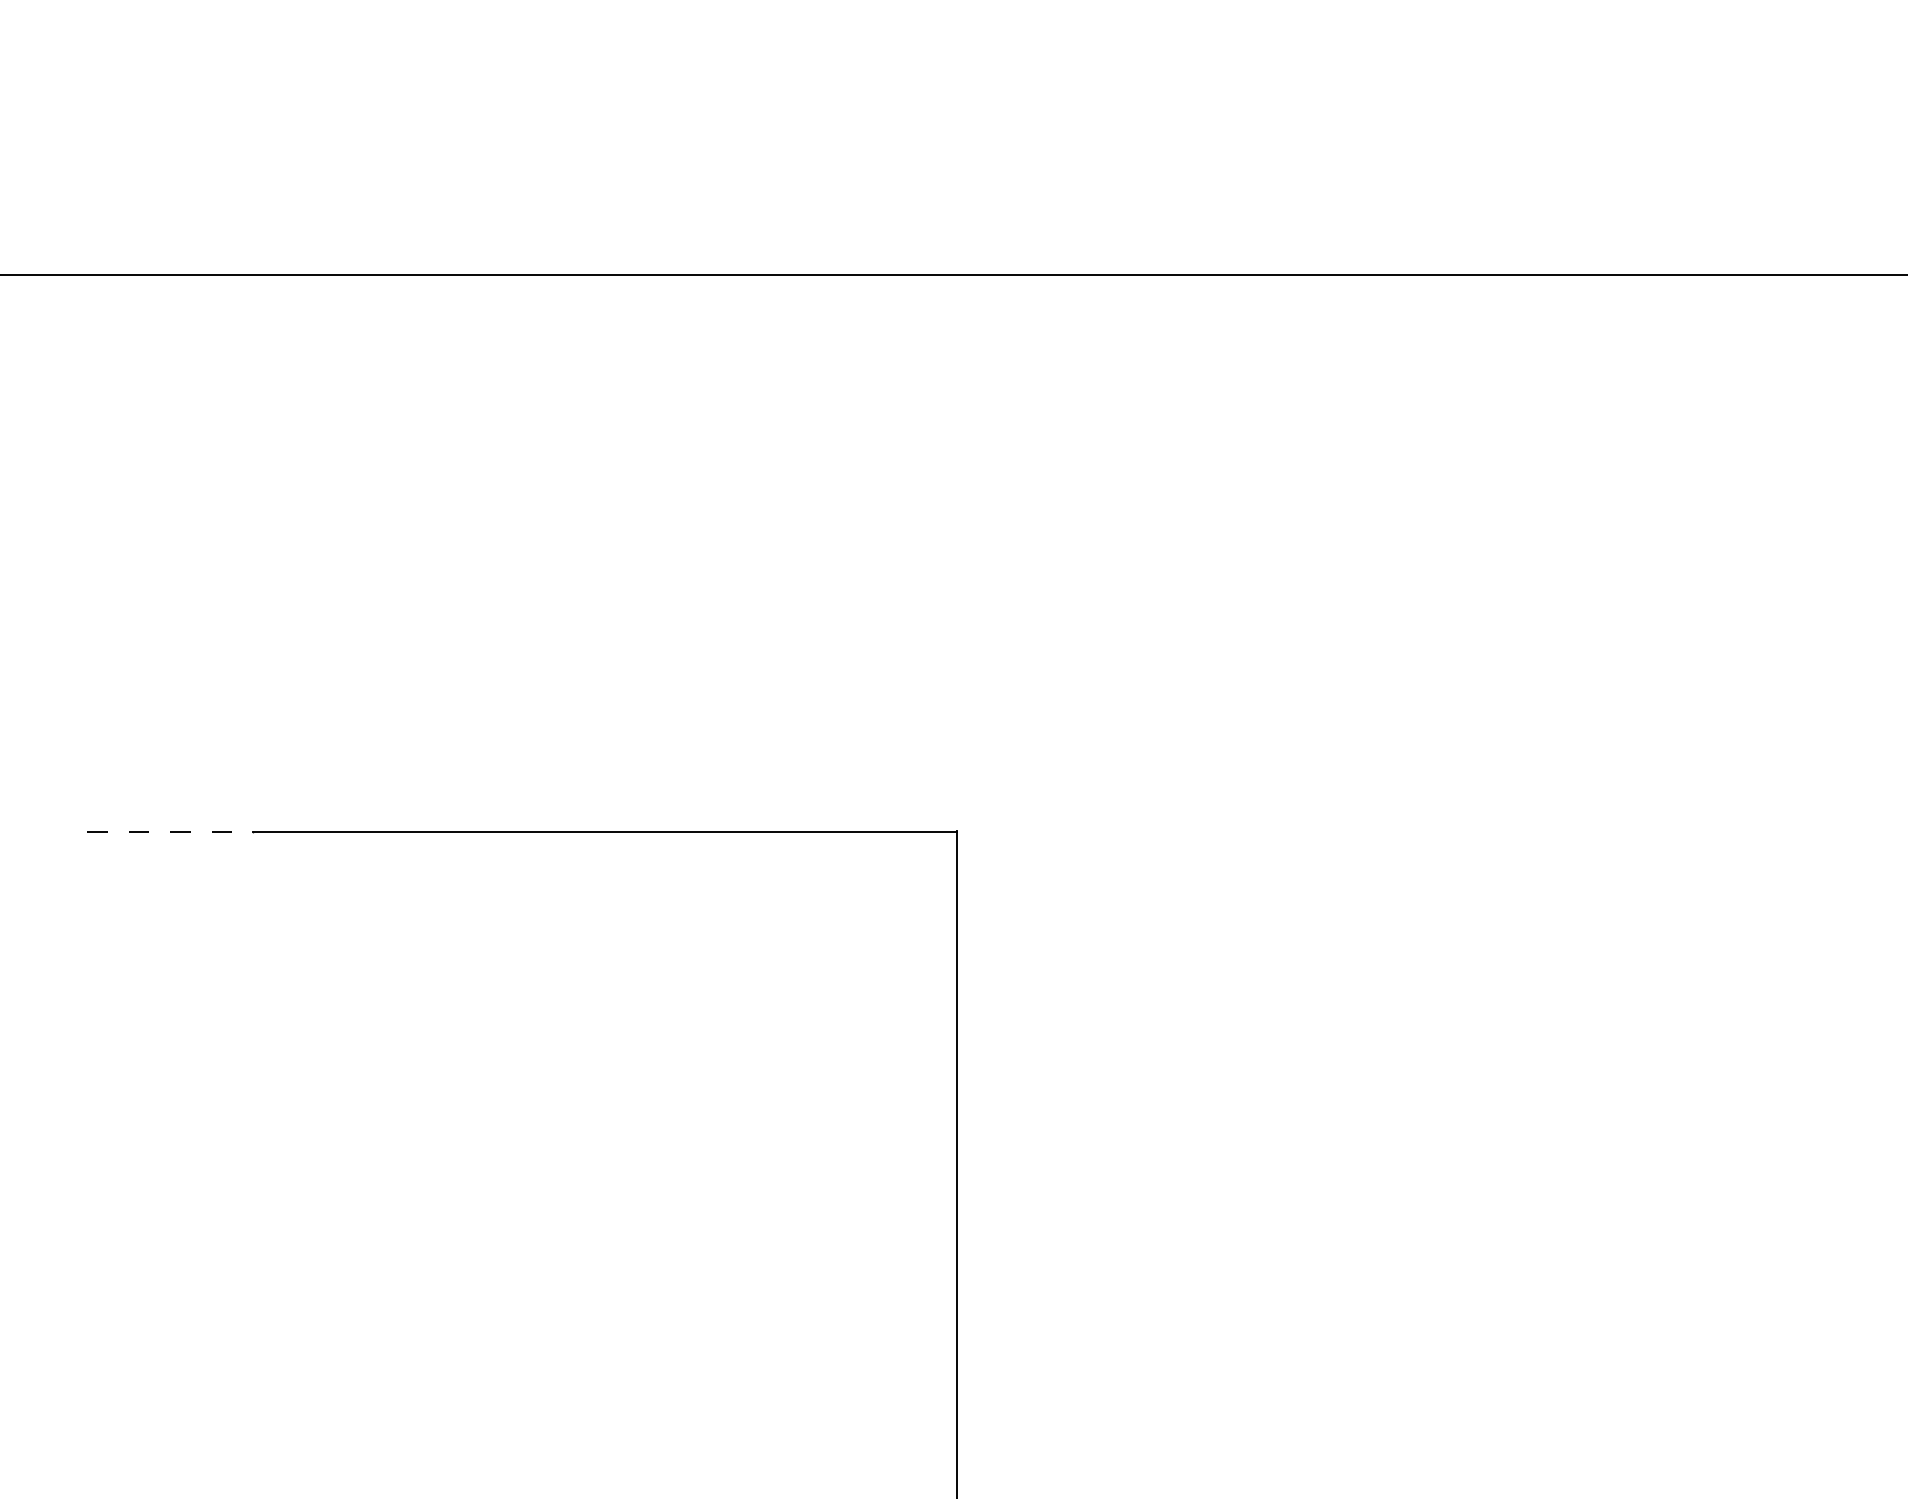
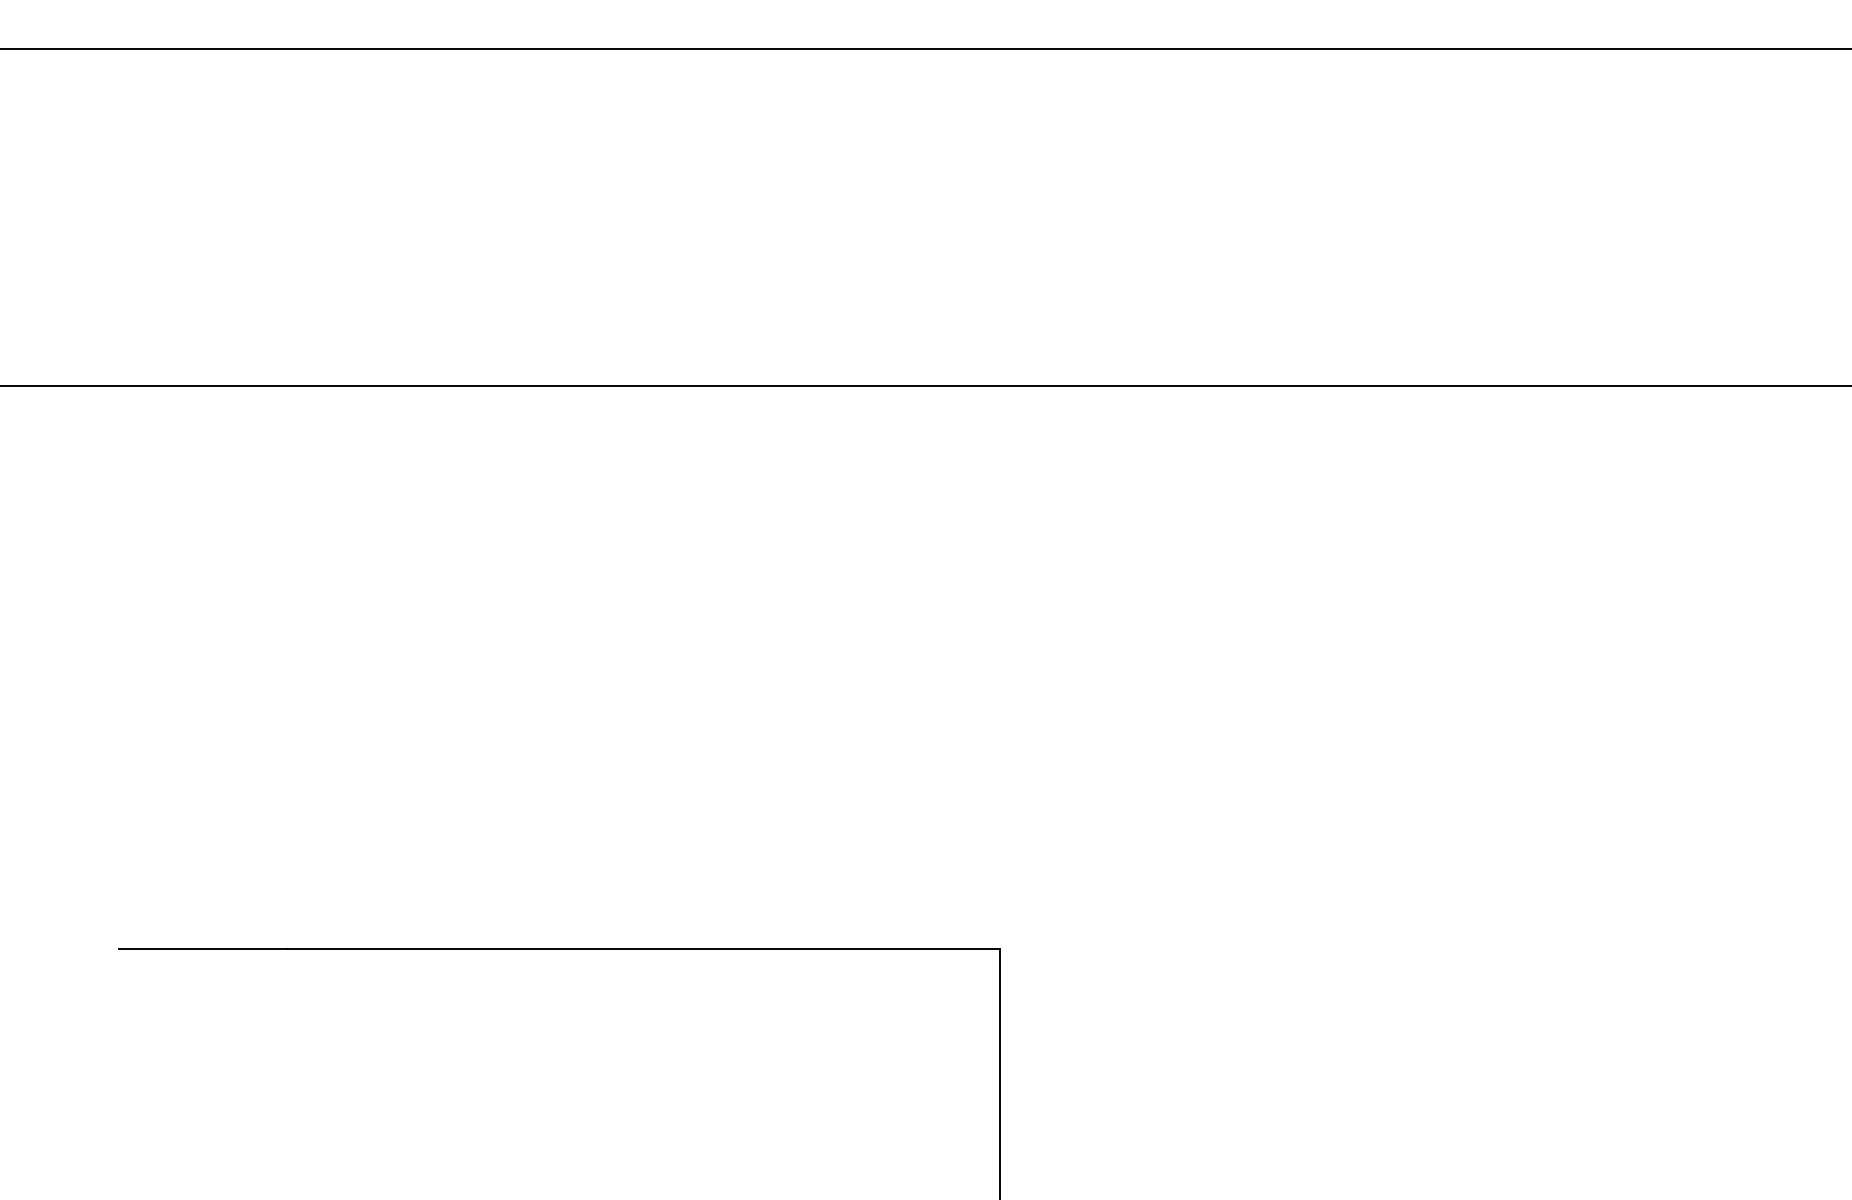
line: (170, 831) -> (203, 949), dashed -> solid

